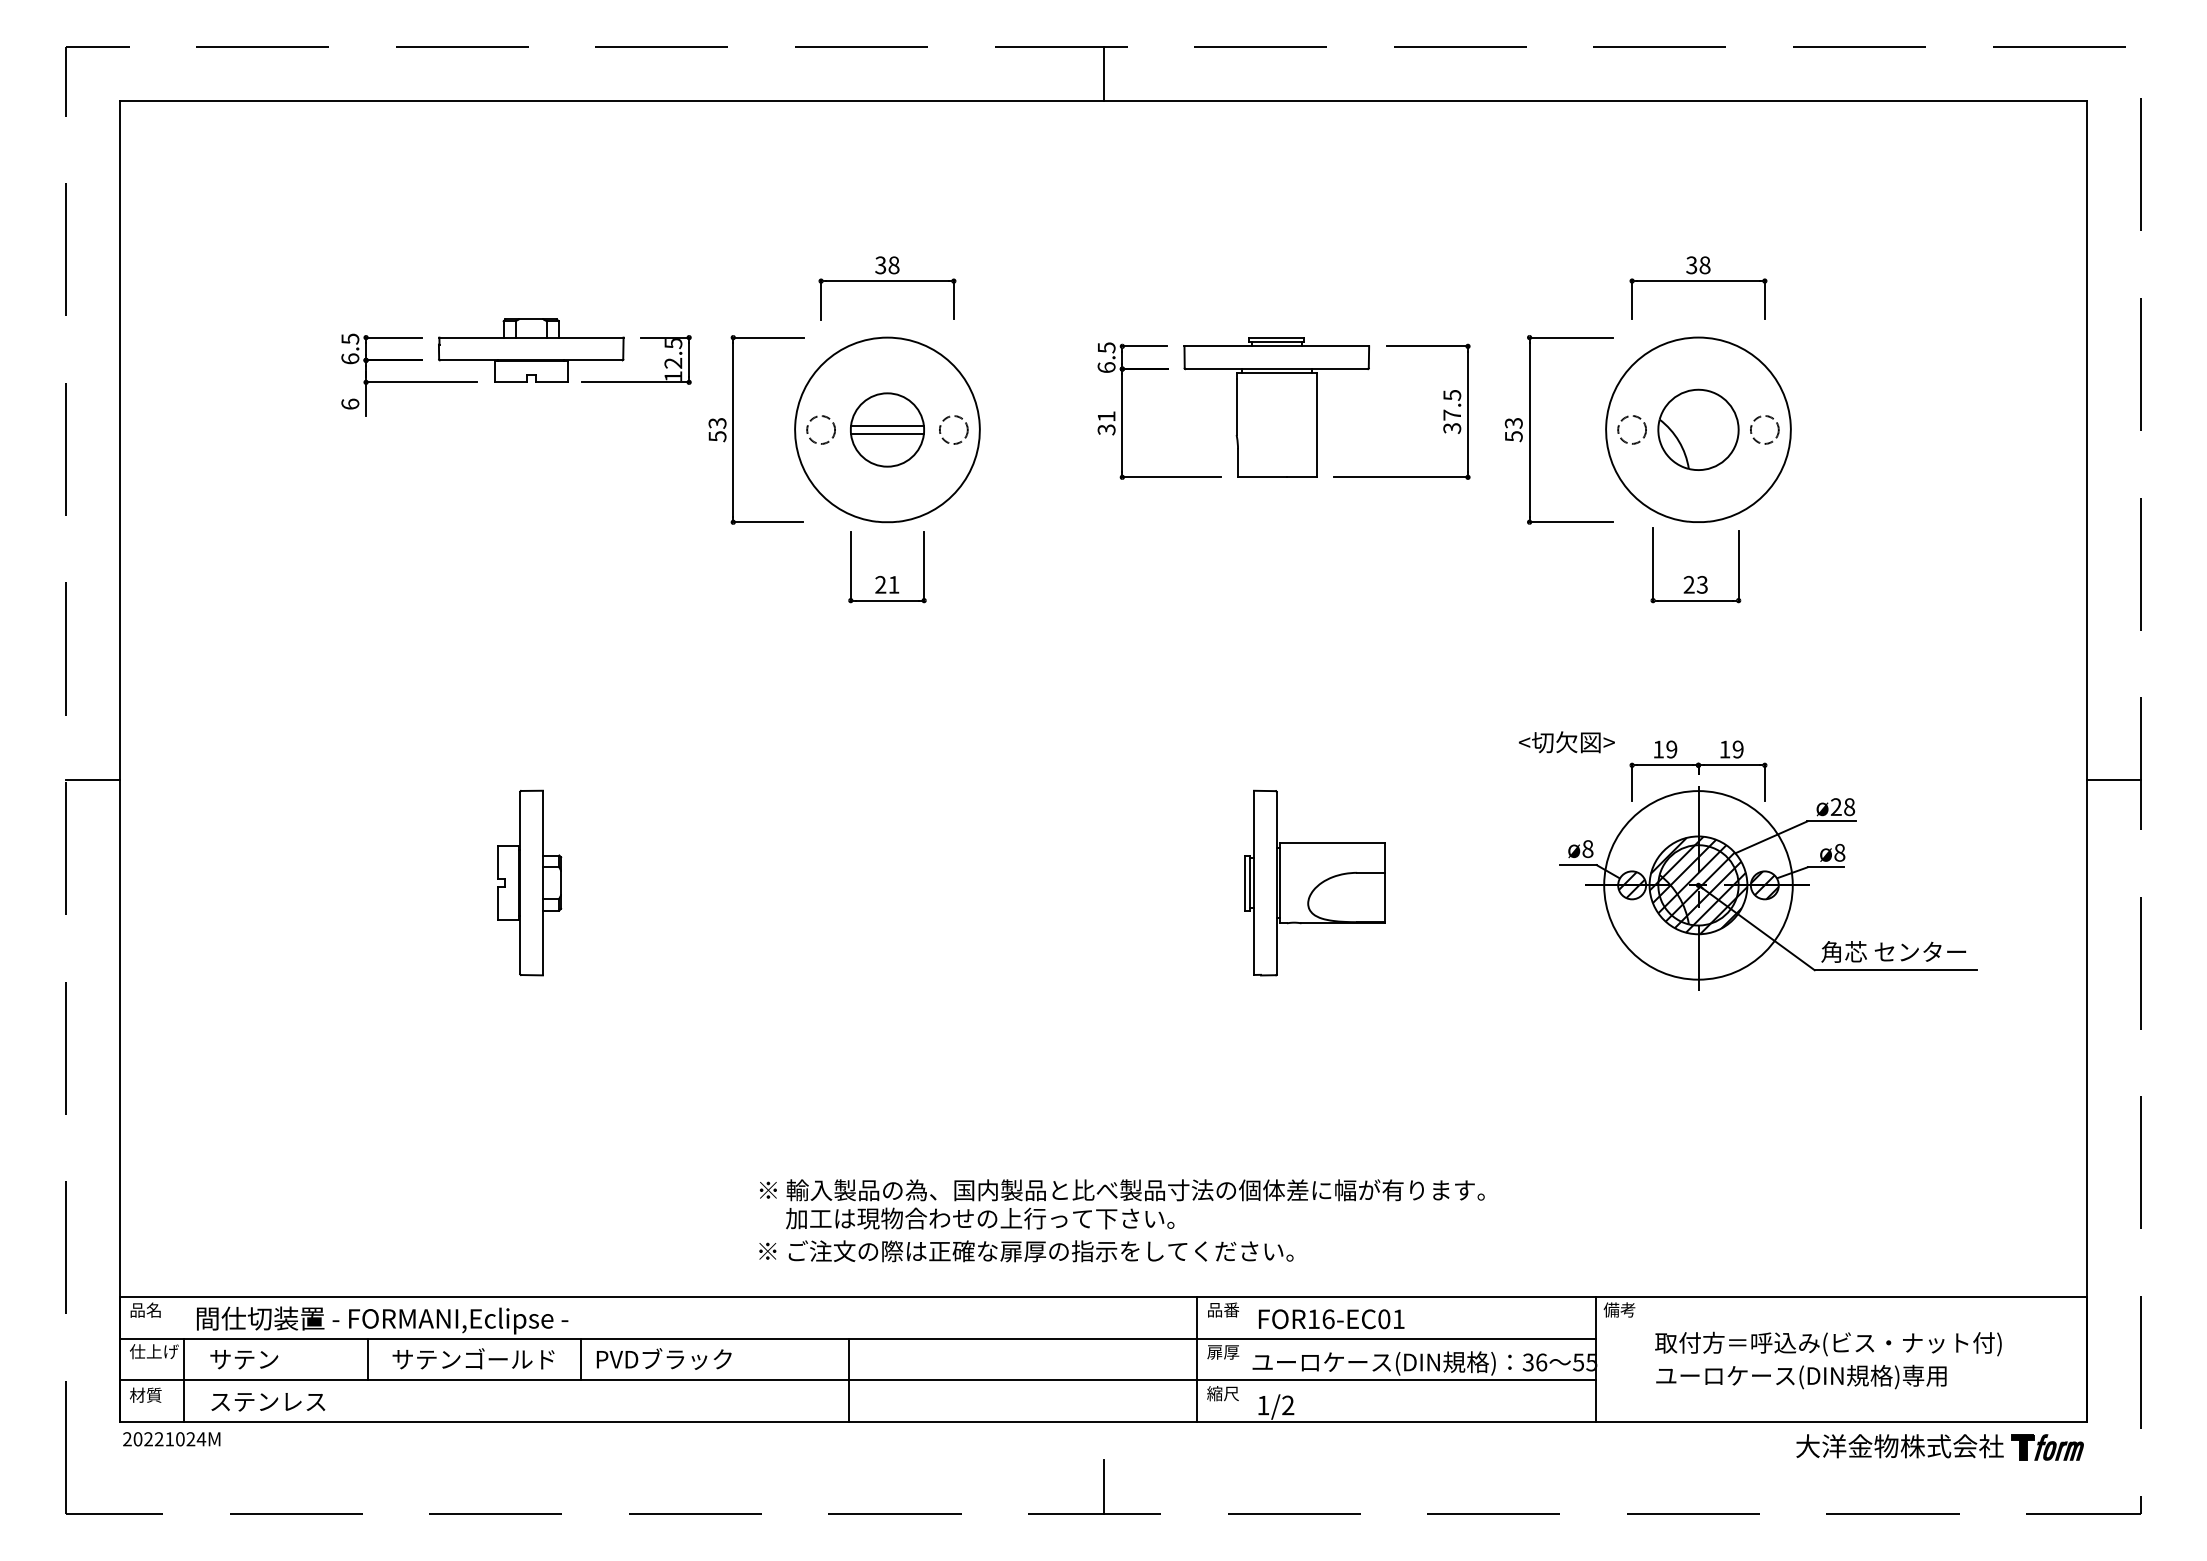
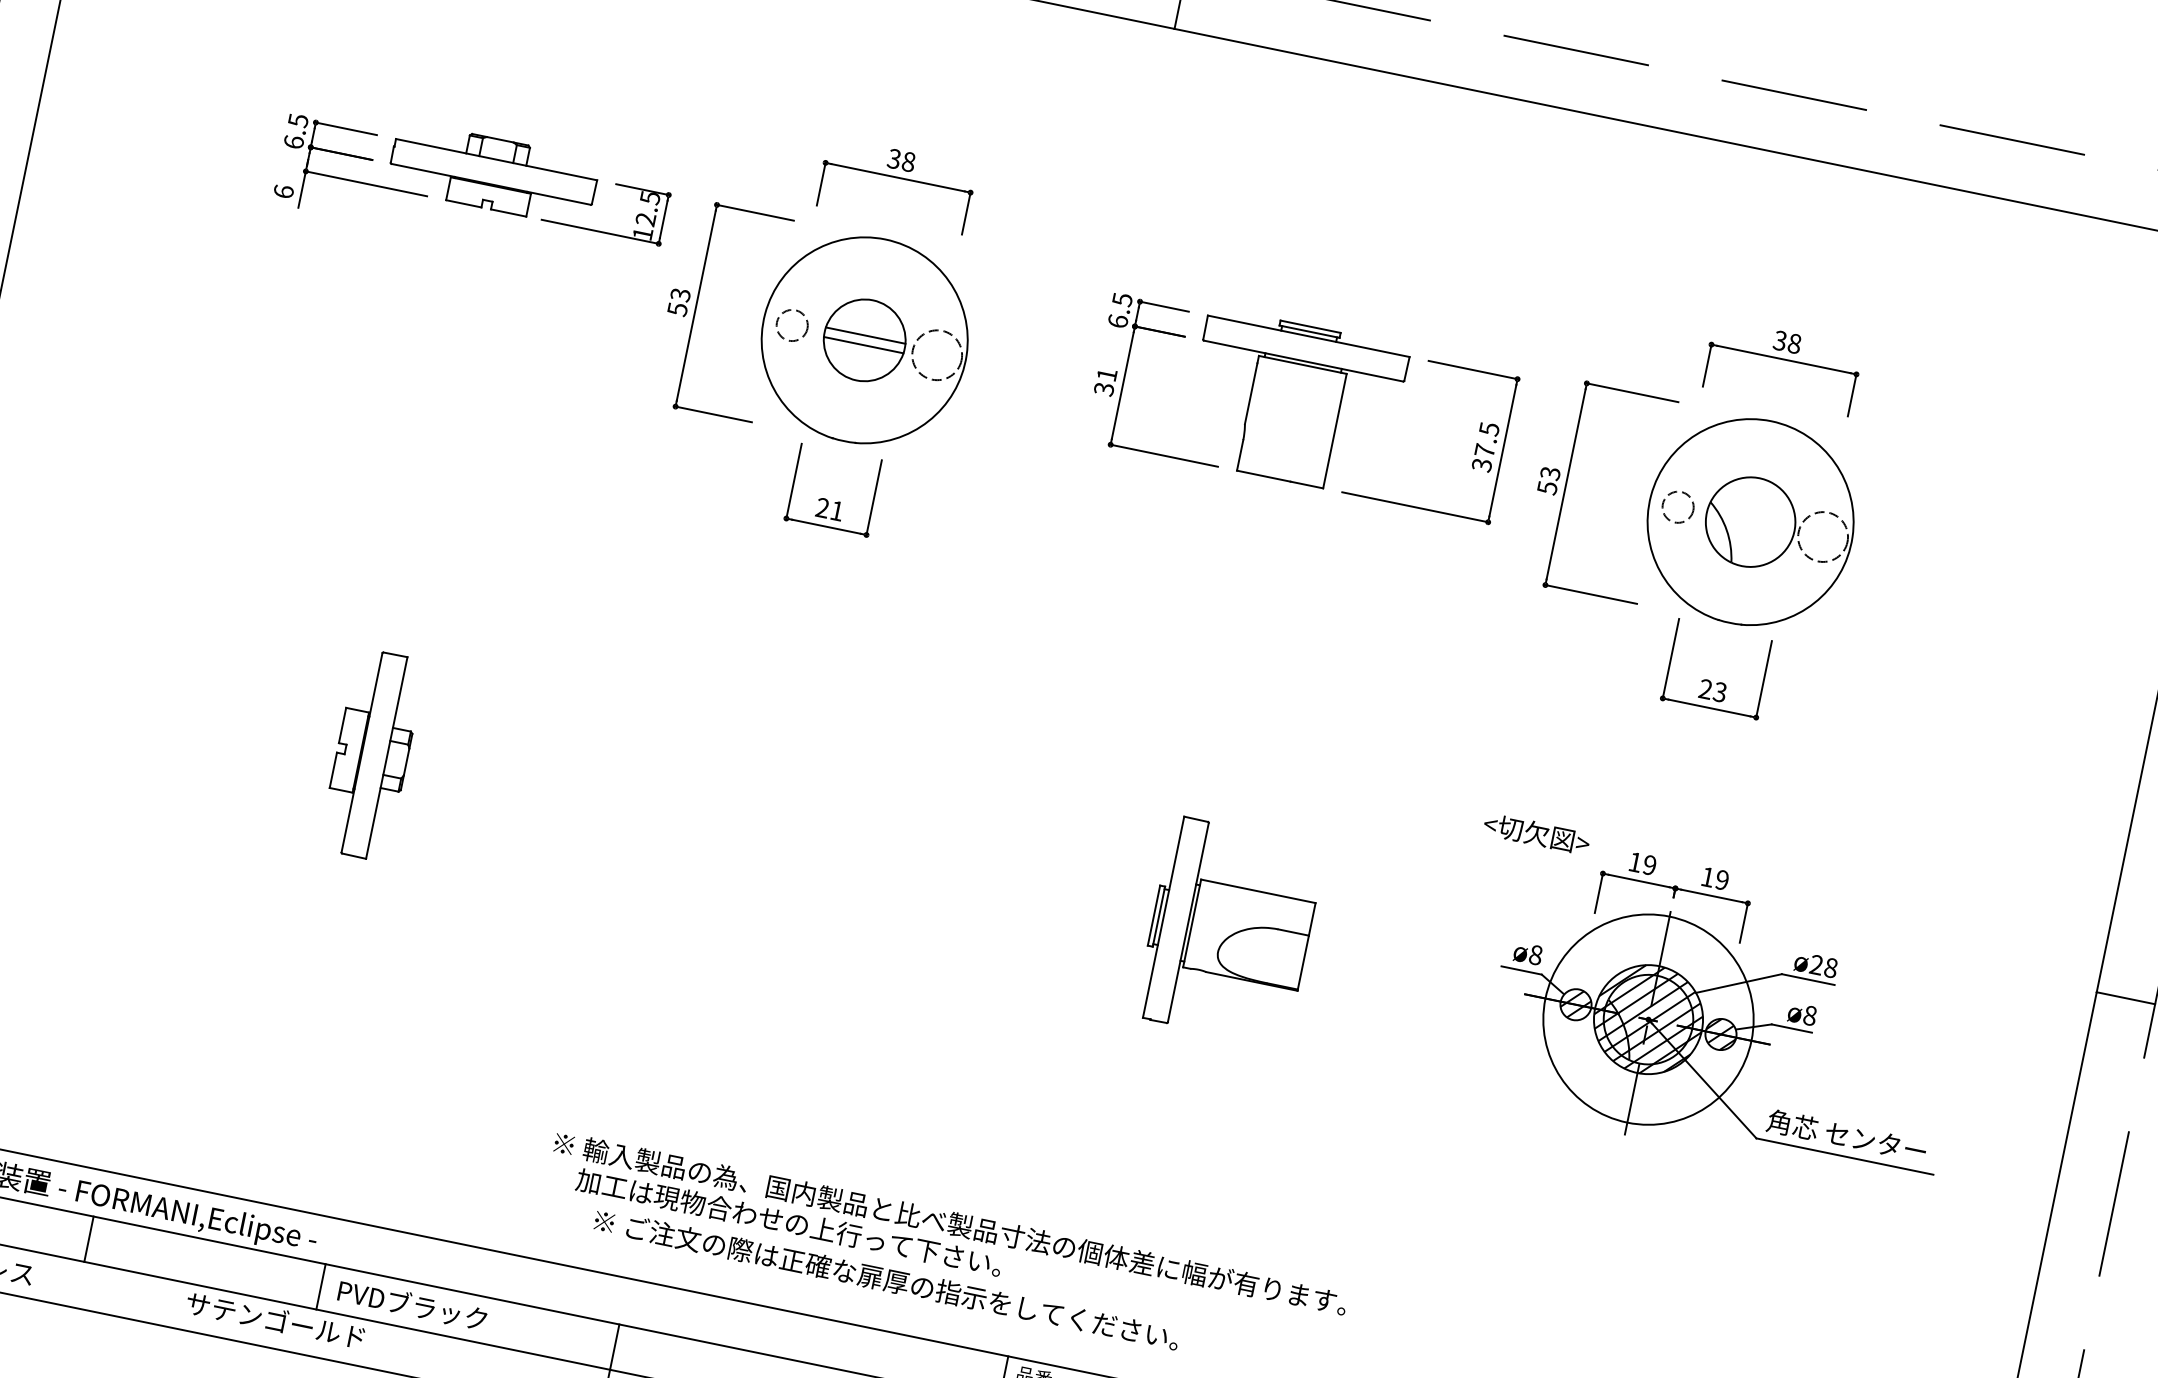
circle: (953, 429) -> (936, 354), size x1.6
circle: (1764, 429) -> (1822, 536), size x1.6
text: (1026, 1251) -> (886, 1280), moved
text: (473, 1358) -> (275, 1319), moved

